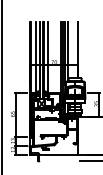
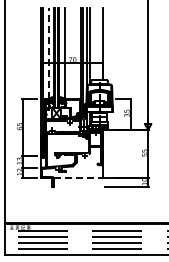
line: (35, 57) -> (48, 53), solid -> dashed
line: (58, 154) -> (78, 178), solid -> dashed

